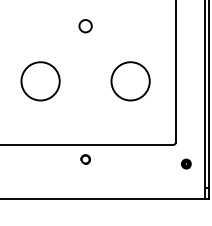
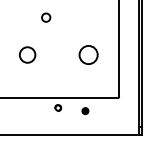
circle: (86, 25) -> (46, 17), moved
circle: (40, 80) -> (27, 54), size x0.6
circle: (130, 80) -> (88, 54), size x0.7
part: (186, 163) -> (85, 110), moved

